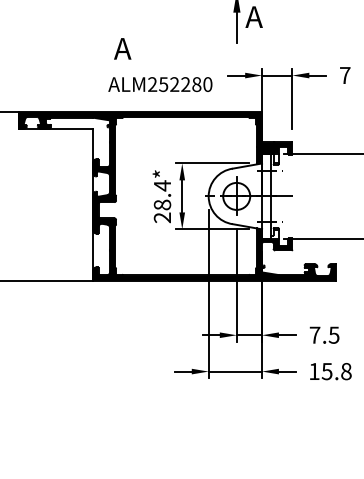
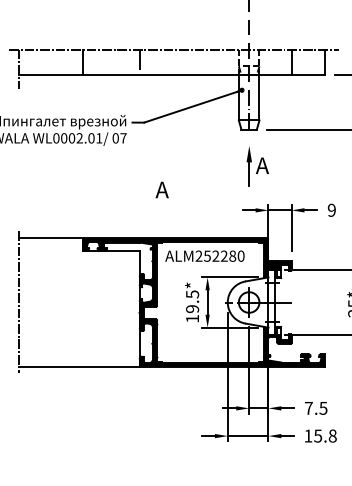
text: (344, 74) -> (331, 209), 7 -> 9
text: (159, 83) -> (204, 255), moved
text: (162, 201) -> (192, 306), 28.4* -> 19.5*

